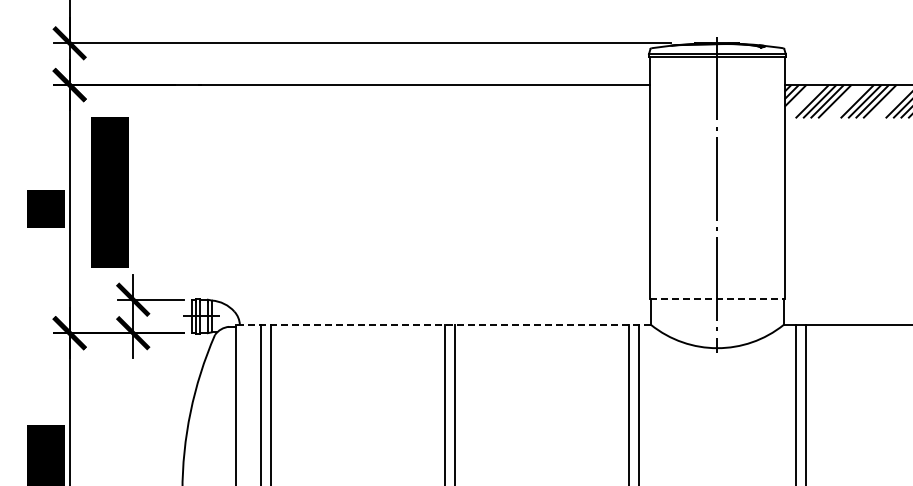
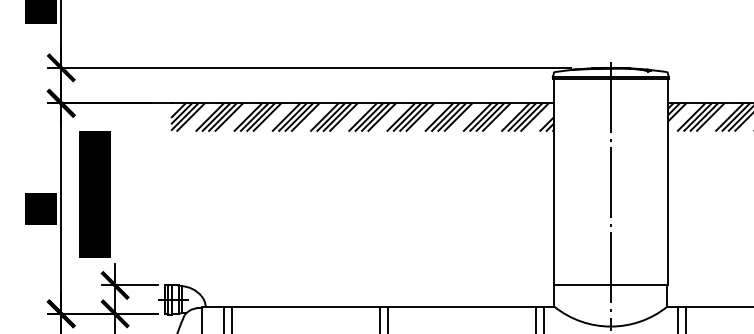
hatch: (424, 101) -> (362, 117), added
line: (717, 299) -> (610, 285), dashed -> solid
line: (442, 324) -> (377, 306), dashed -> solid

